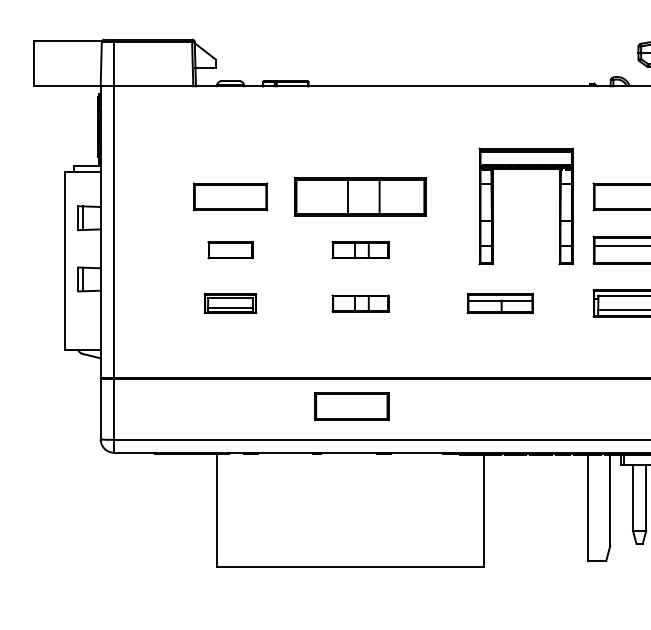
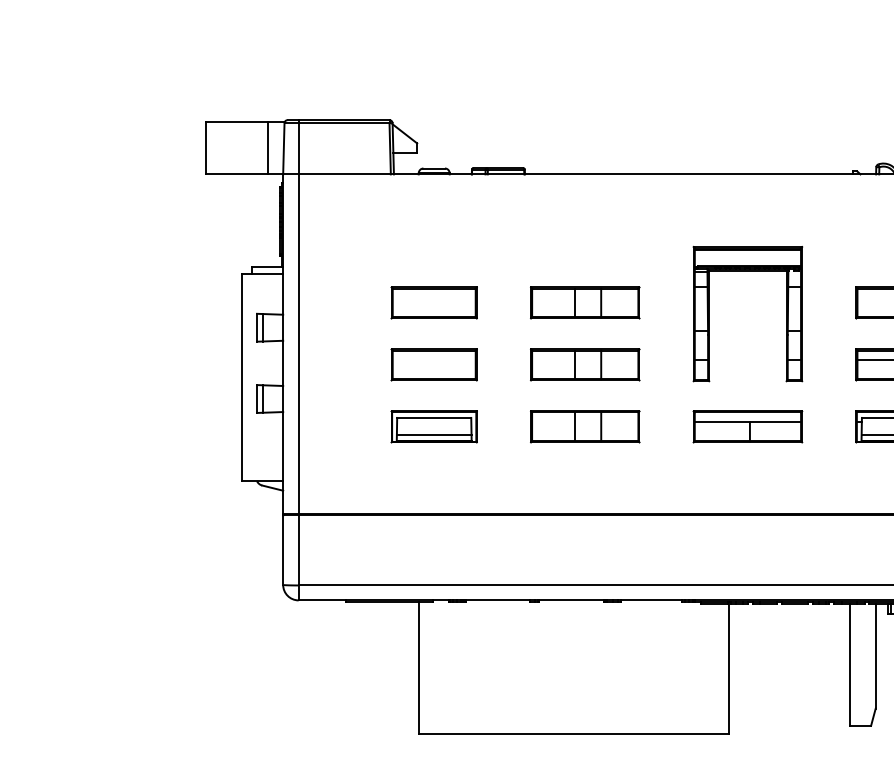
line: (87, 63) -> (267, 147), added
part: (360, 196) -> (585, 302), size x0.71
part: (493, 206) -> (709, 314), moved
part: (229, 249) -> (433, 364), size x1.67
part: (360, 249) -> (585, 364), size x1.67
part: (229, 303) -> (433, 426), size x1.43
part: (360, 303) -> (585, 426), size x1.67
part: (500, 303) -> (747, 426), size x1.43
part: (351, 406) -> (574, 546), removed

